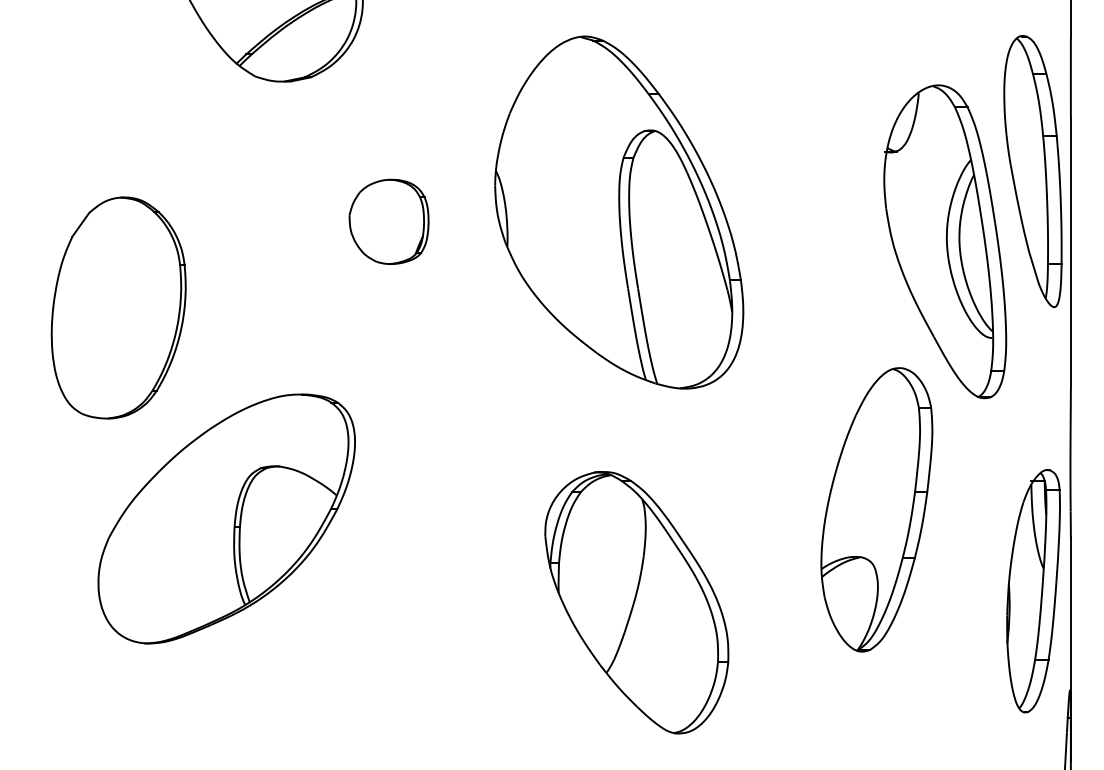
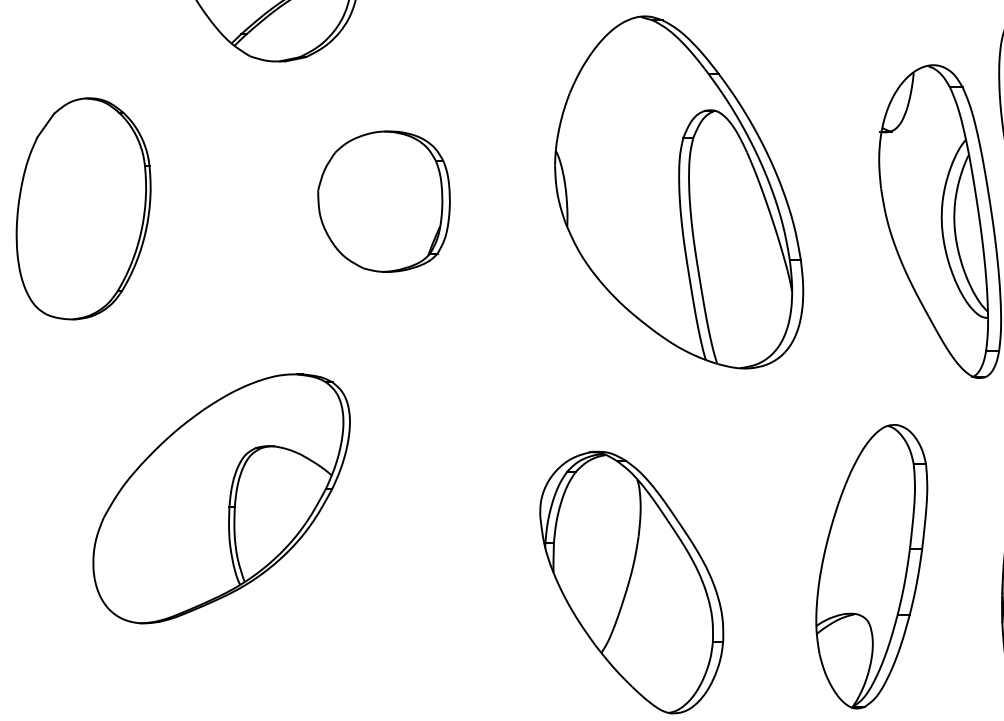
part: (619, 212) -> (679, 192), moved
part: (388, 221) -> (383, 201), size x1.67
part: (118, 307) -> (83, 208), moved
part: (876, 509) -> (871, 566), moved

